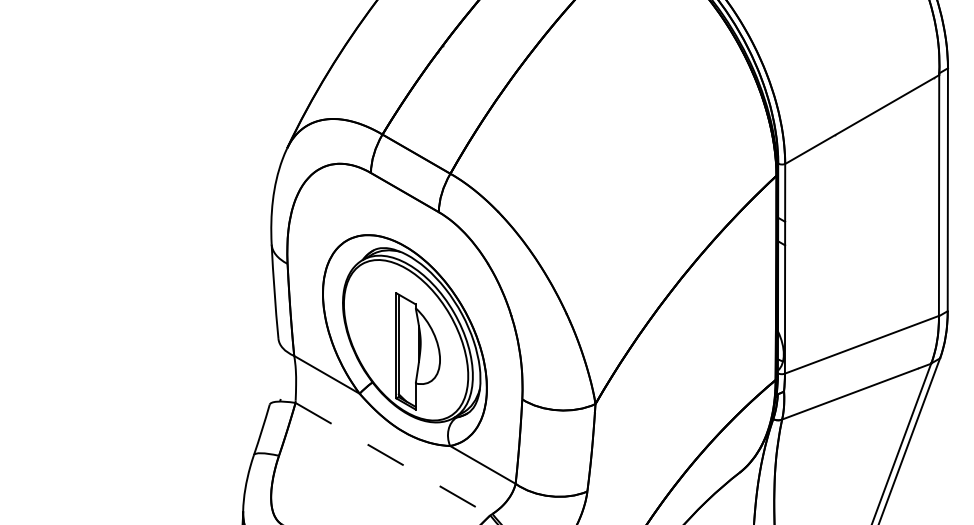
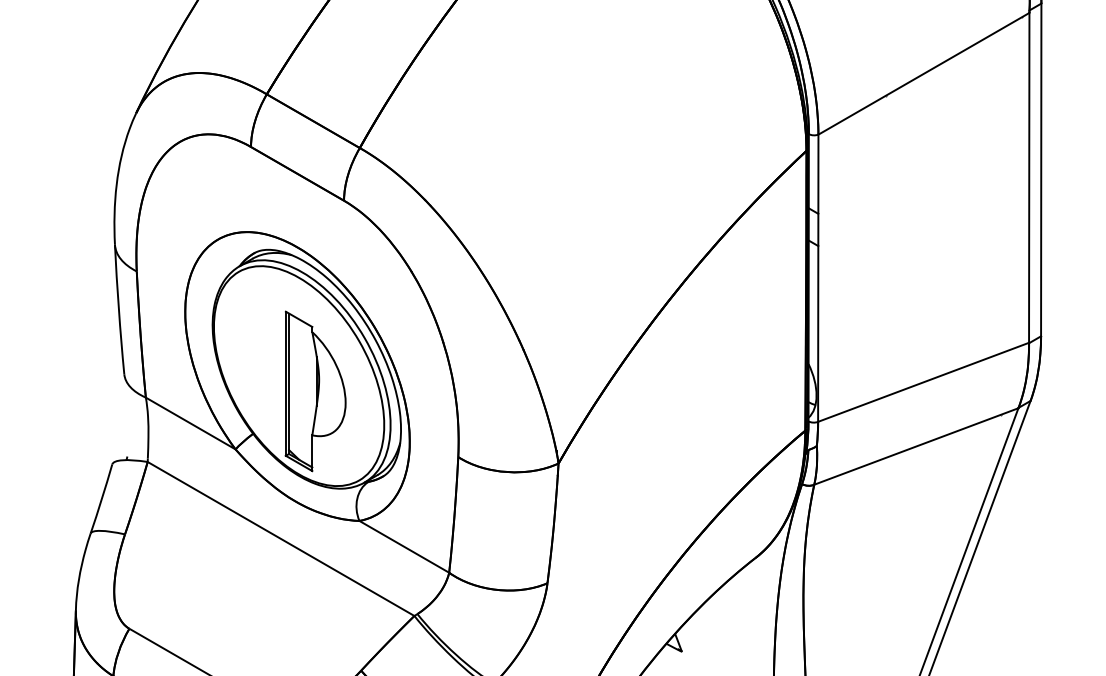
line: (393, 459) -> (281, 539), dashed -> solid

